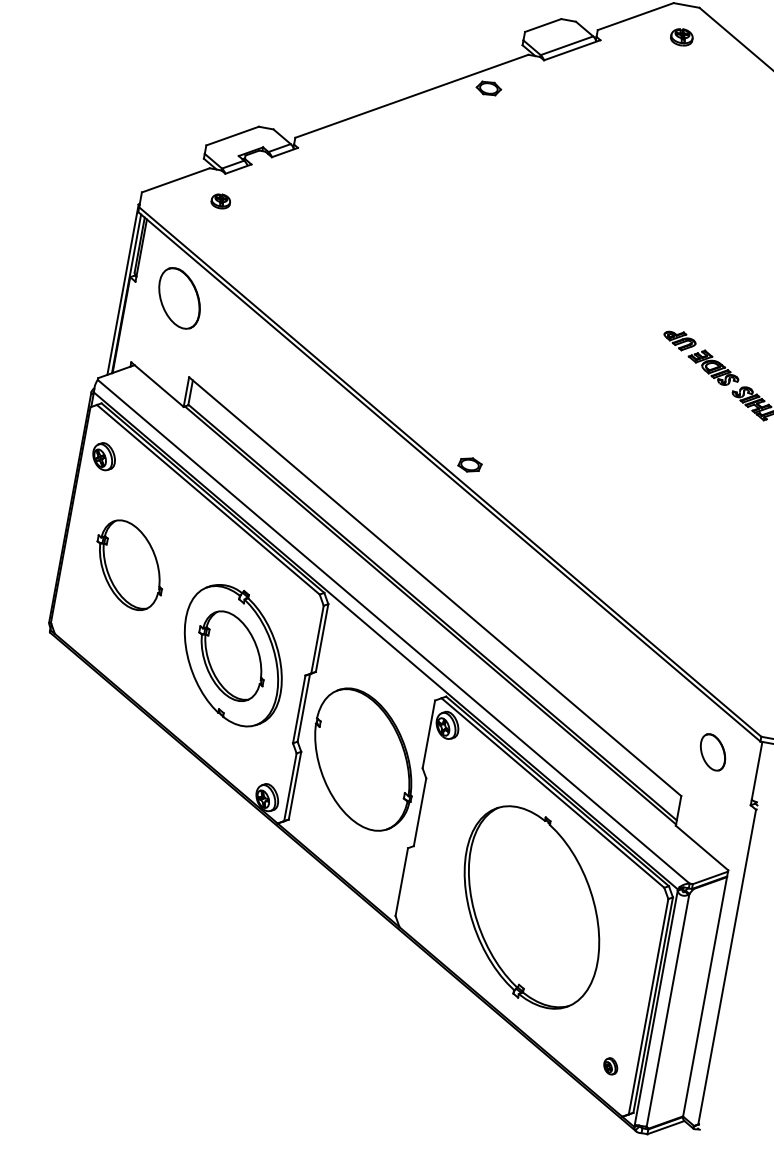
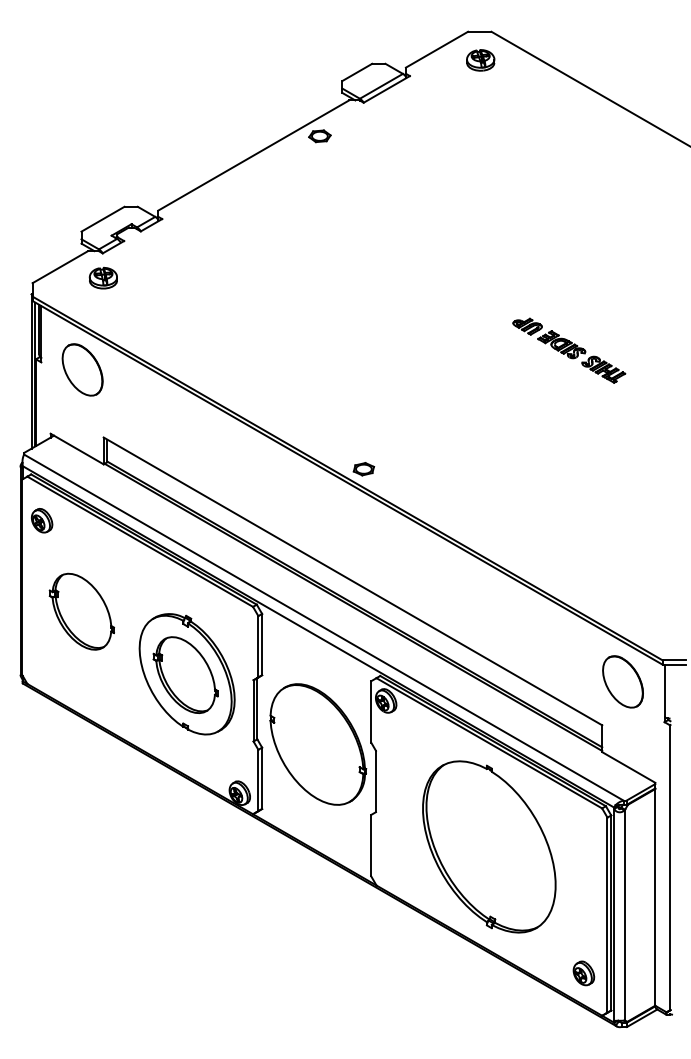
part: (681, 37) -> (480, 60), size x1.43
part: (220, 201) -> (102, 278), size x1.67
part: (712, 751) -> (622, 681), size x1.67
part: (610, 1066) -> (583, 973), size x1.67

